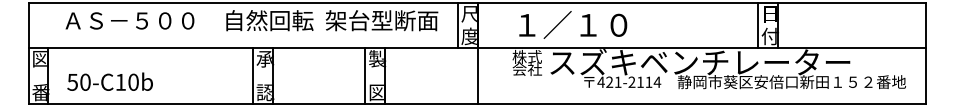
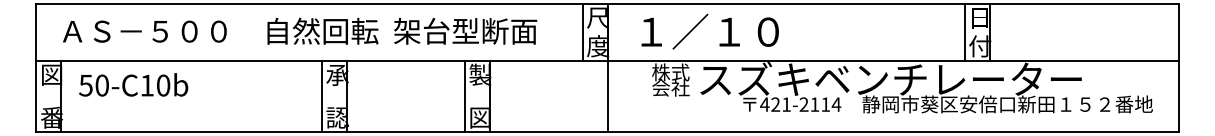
text: (251, 20) -> (299, 31), moved
text: (573, 24) -> (710, 31), moved
text: (109, 81) -> (132, 84), moved

